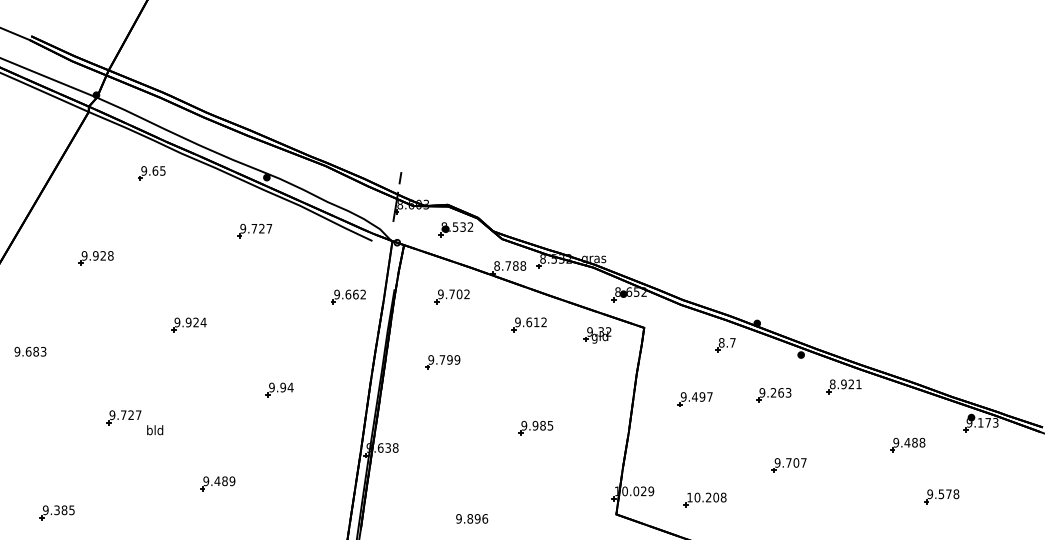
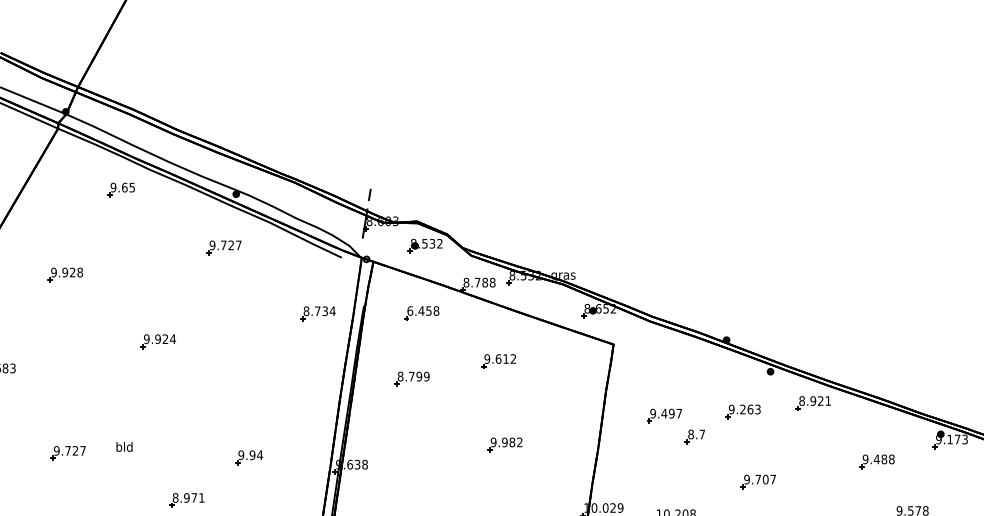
text: (350, 294) -> (319, 311), 9.662 -> 8.734
text: (453, 294) -> (422, 311), 9.702 -> 6.458
part: (528, 324) -> (497, 361), moved
part: (597, 335) -> (566, 352), removed
part: (725, 345) -> (694, 437), moved
text: (431, 359) -> (400, 376), 9.799 -> 8.799
part: (279, 389) -> (248, 457), moved
part: (123, 417) -> (67, 453), moved
text: (550, 425) -> (519, 442), 9.985 -> 9.982
text: (219, 481) -> (188, 498), 9.489 -> 8.971

